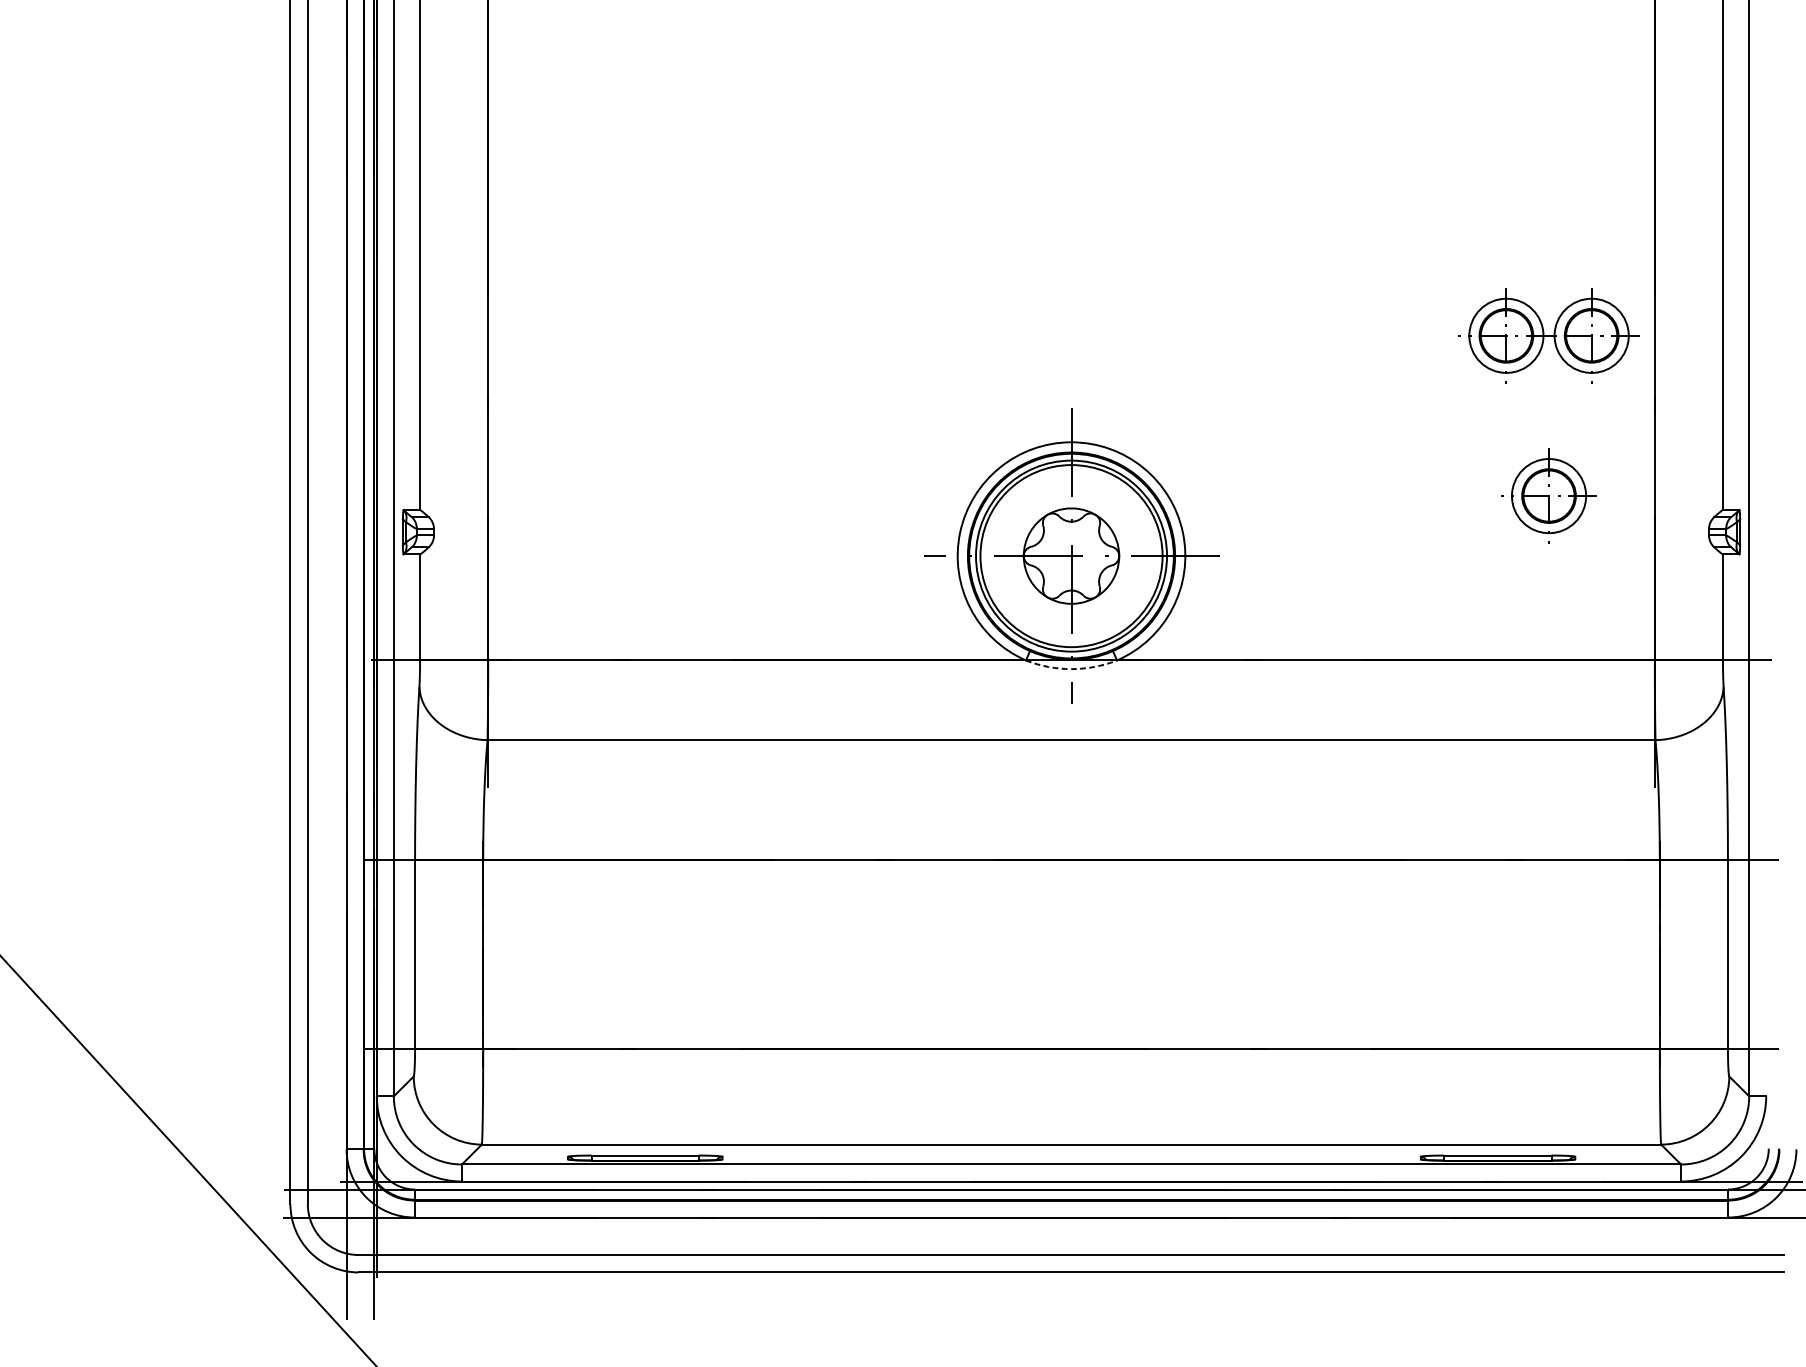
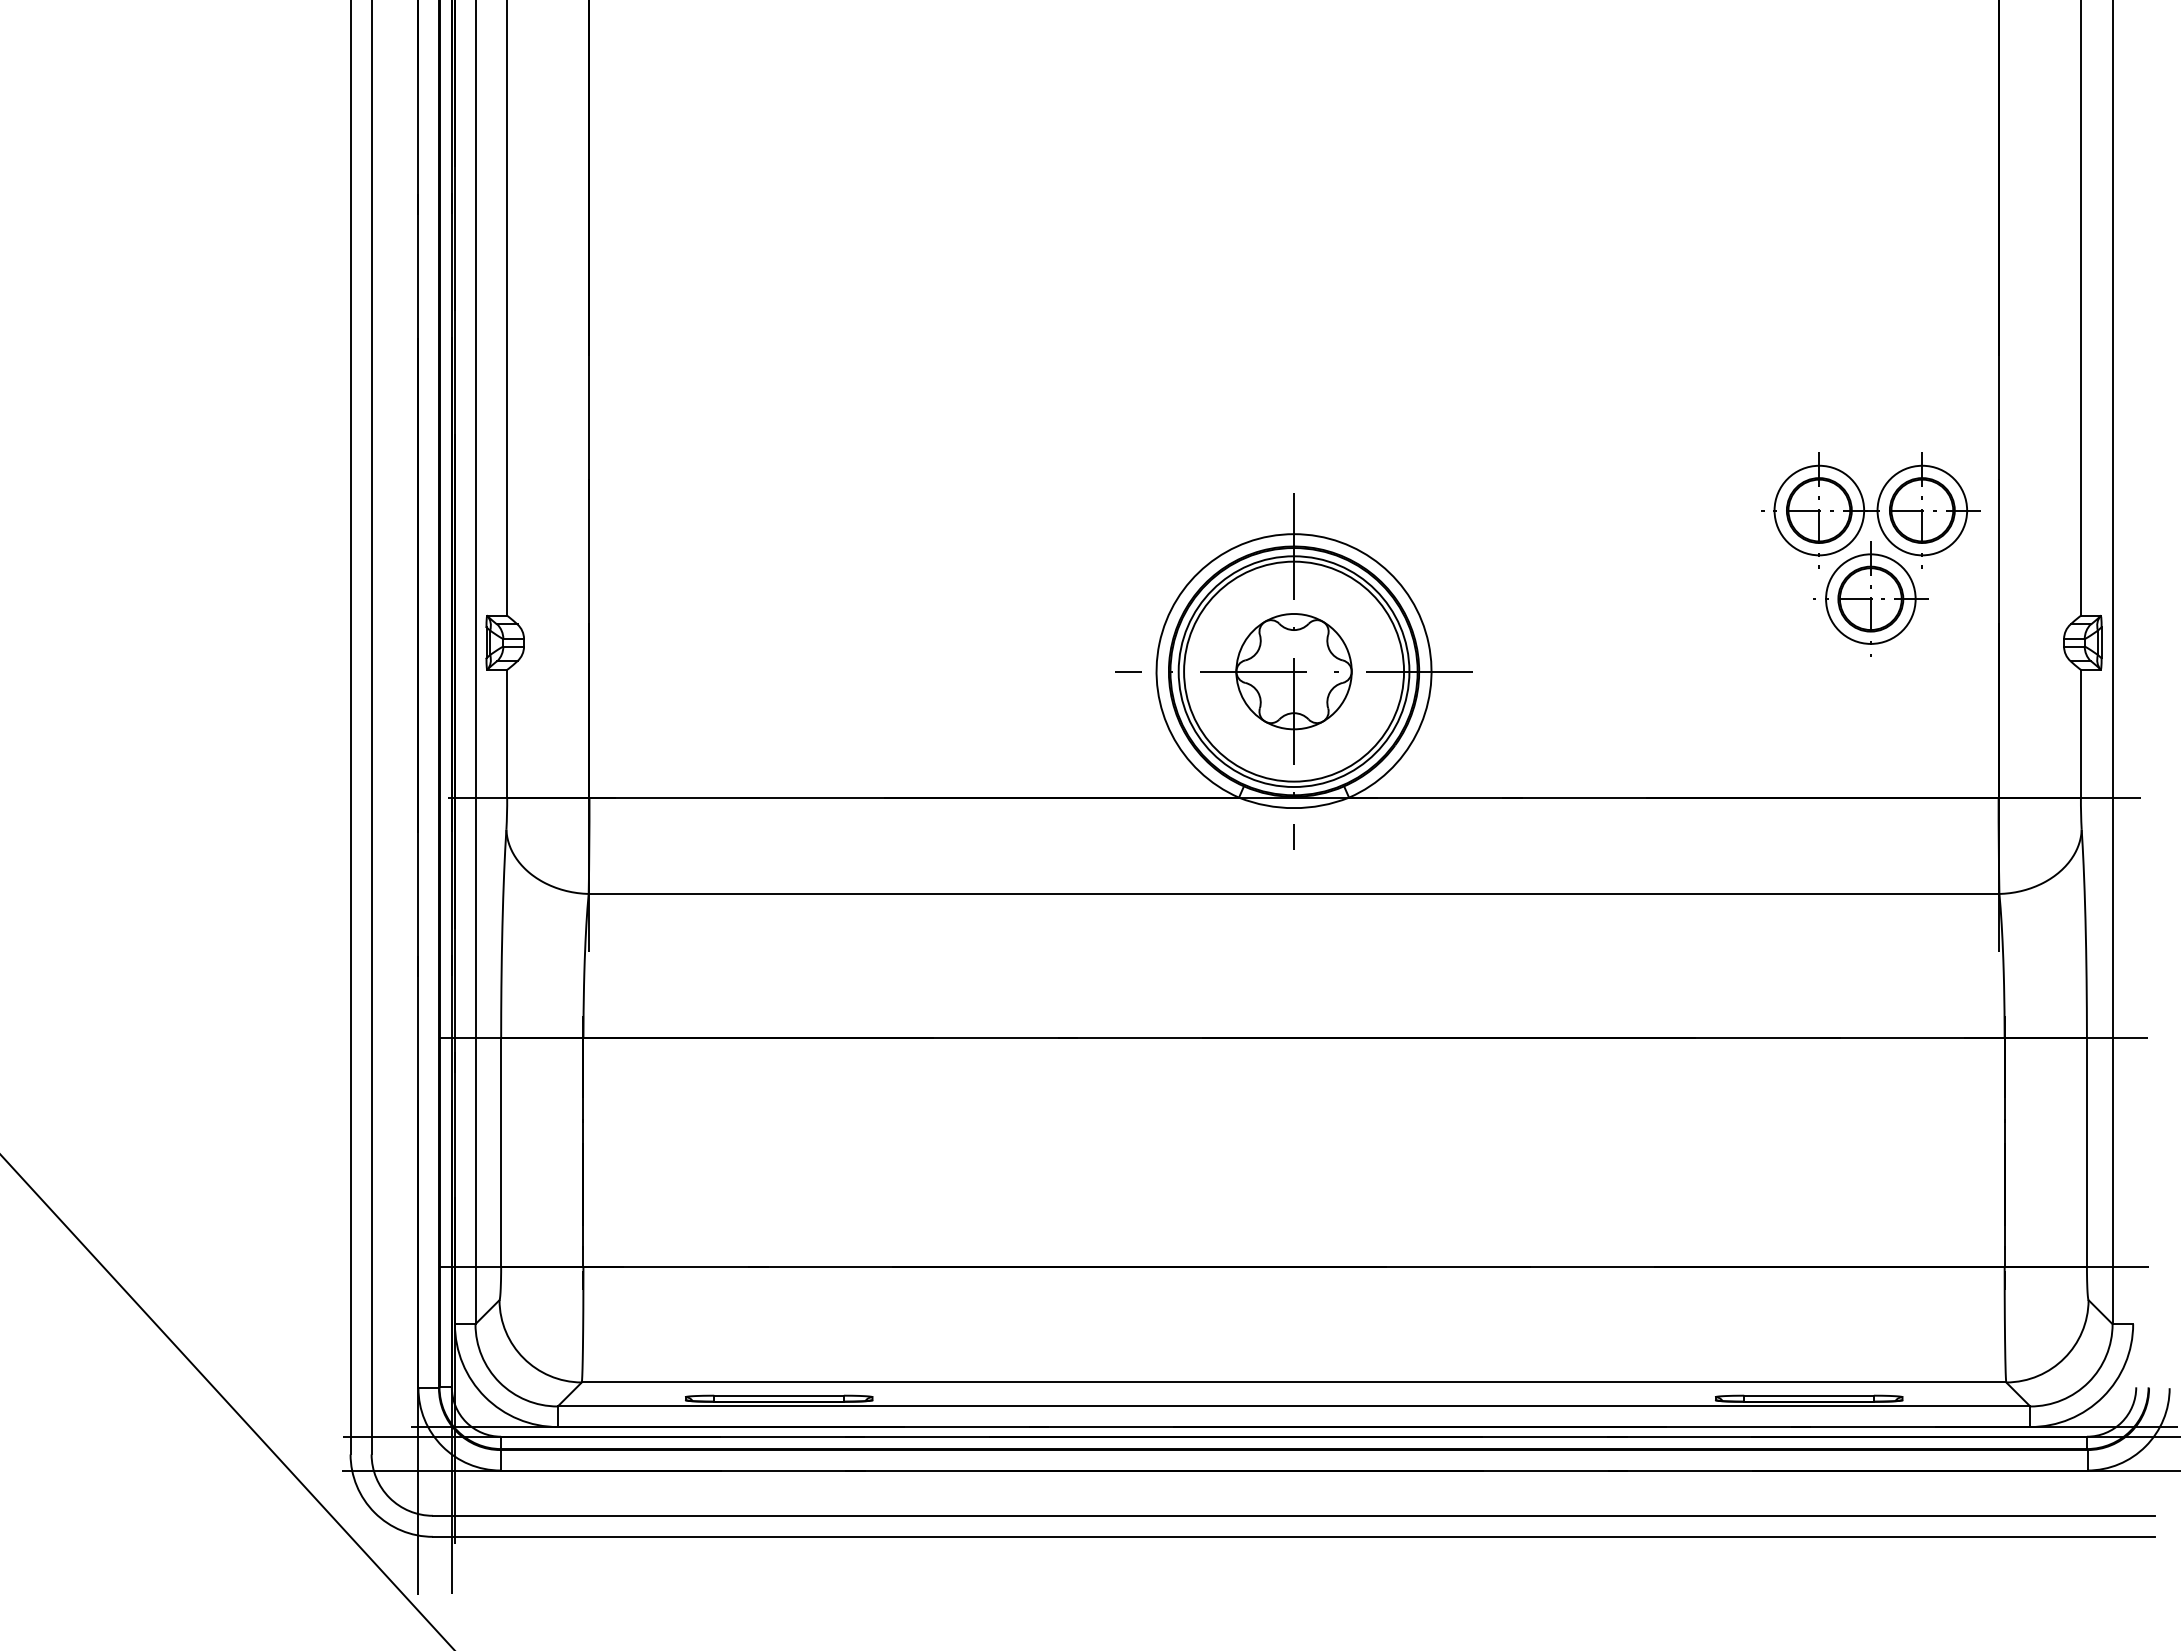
part: (1548, 335) -> (1870, 510), moved
arc: (1071, 669) -> (1294, 808), dashed -> solid

